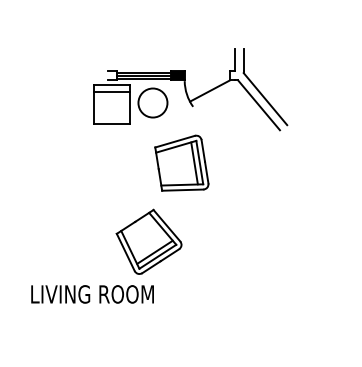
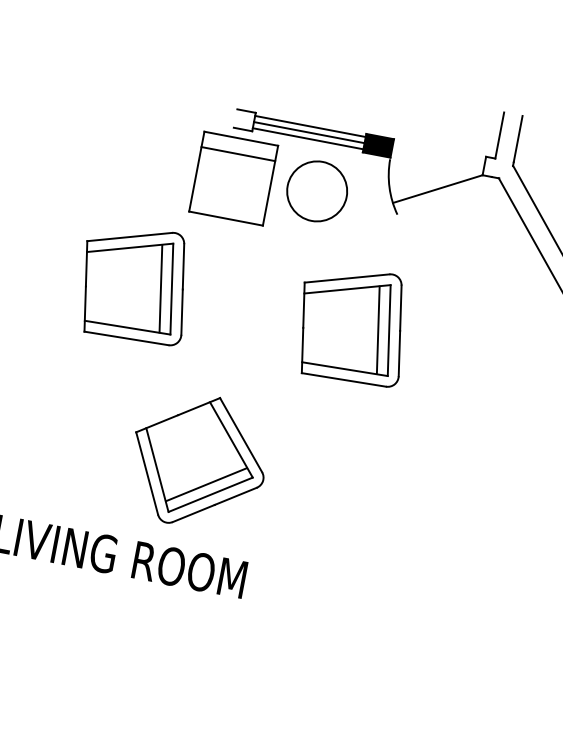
part: (74, 162) -> (134, 281), added
part: (148, 241) -> (197, 460), moved

